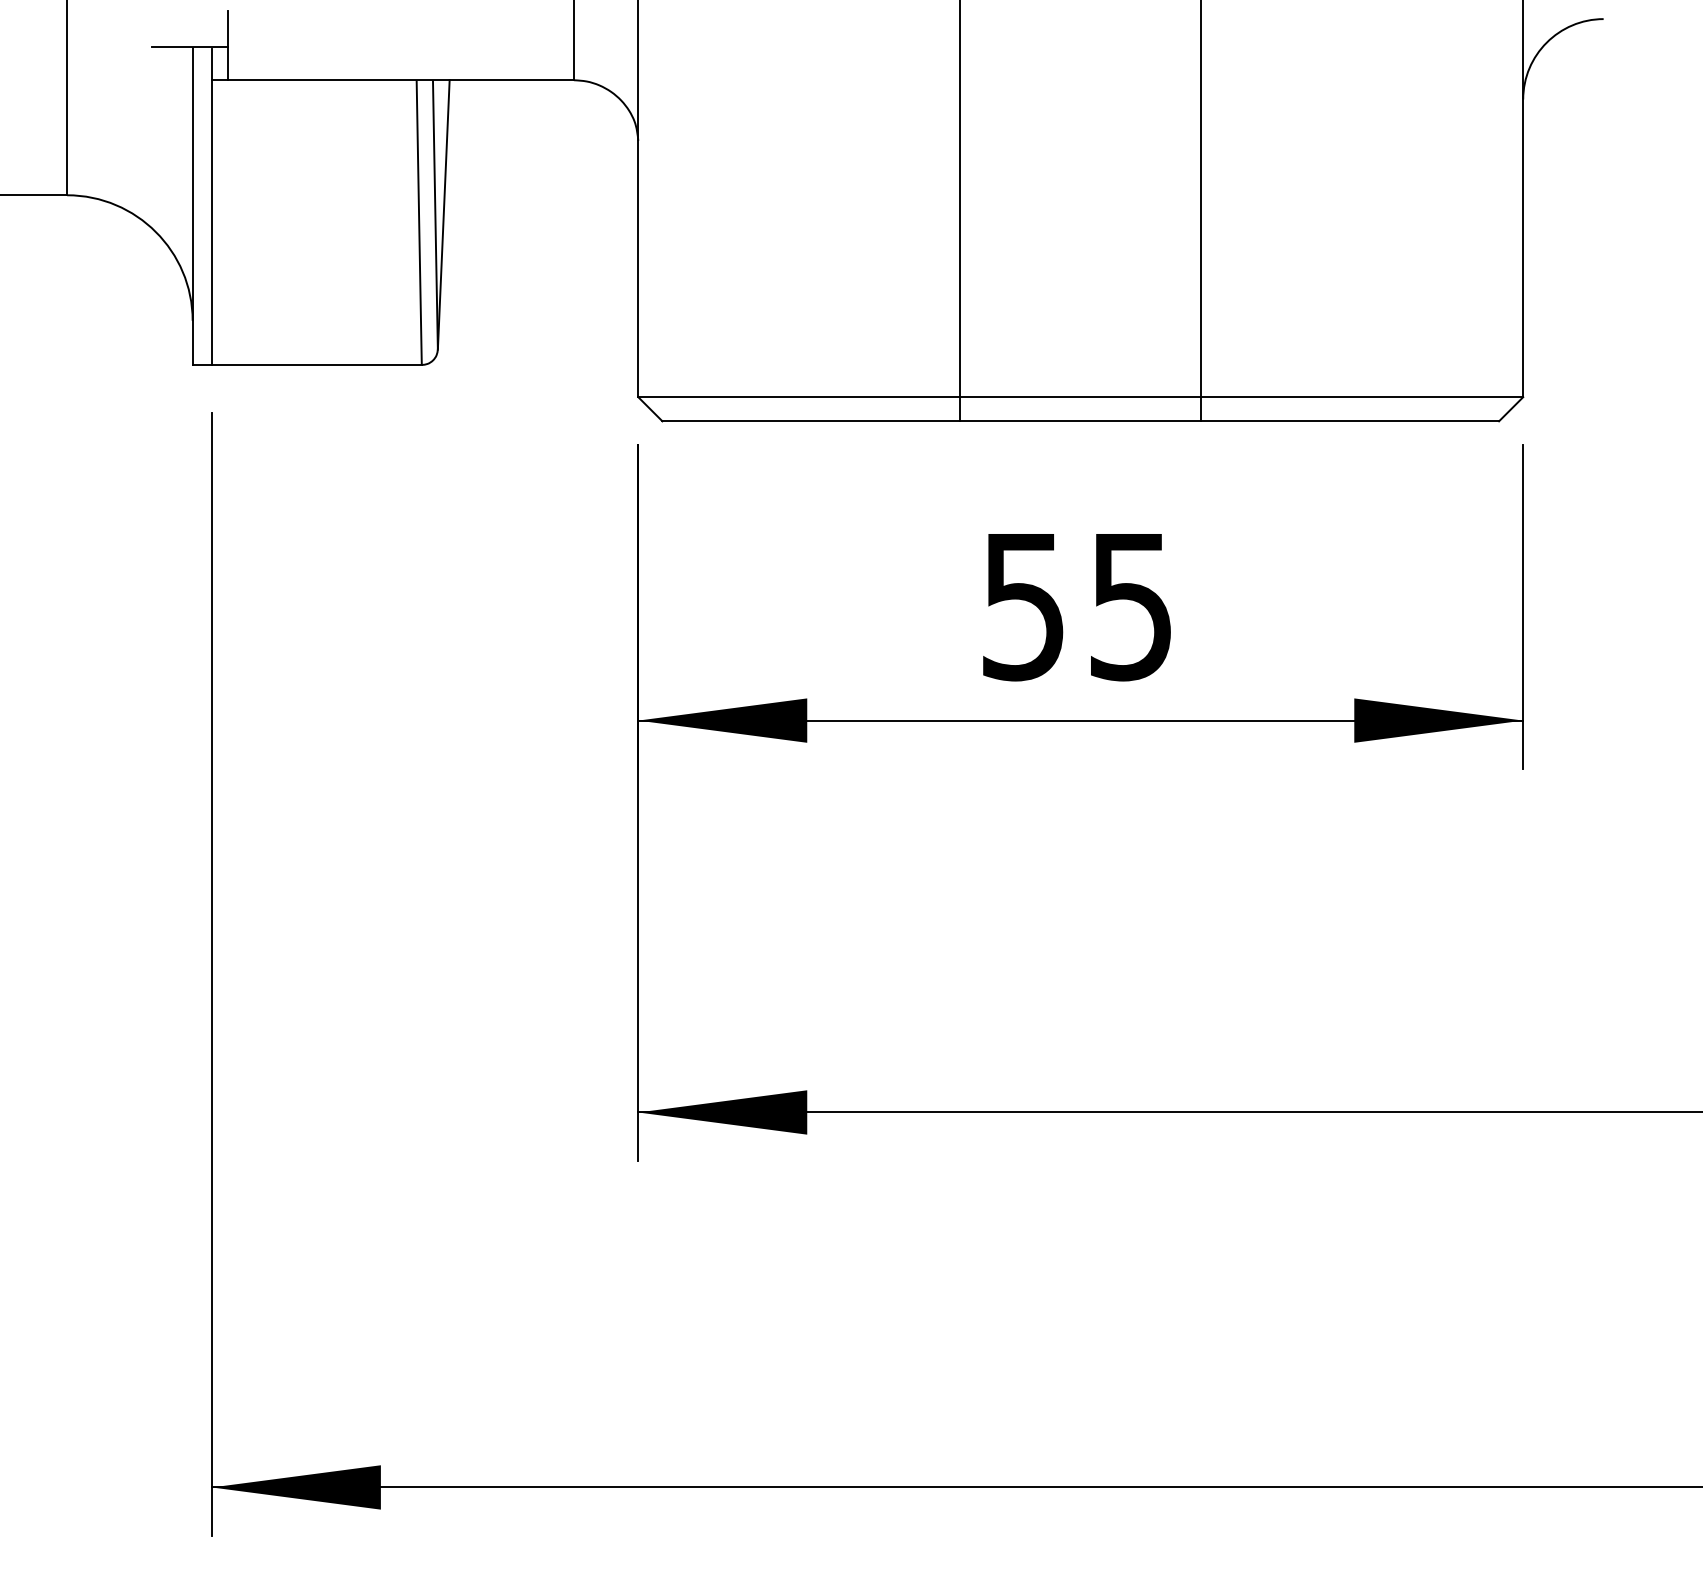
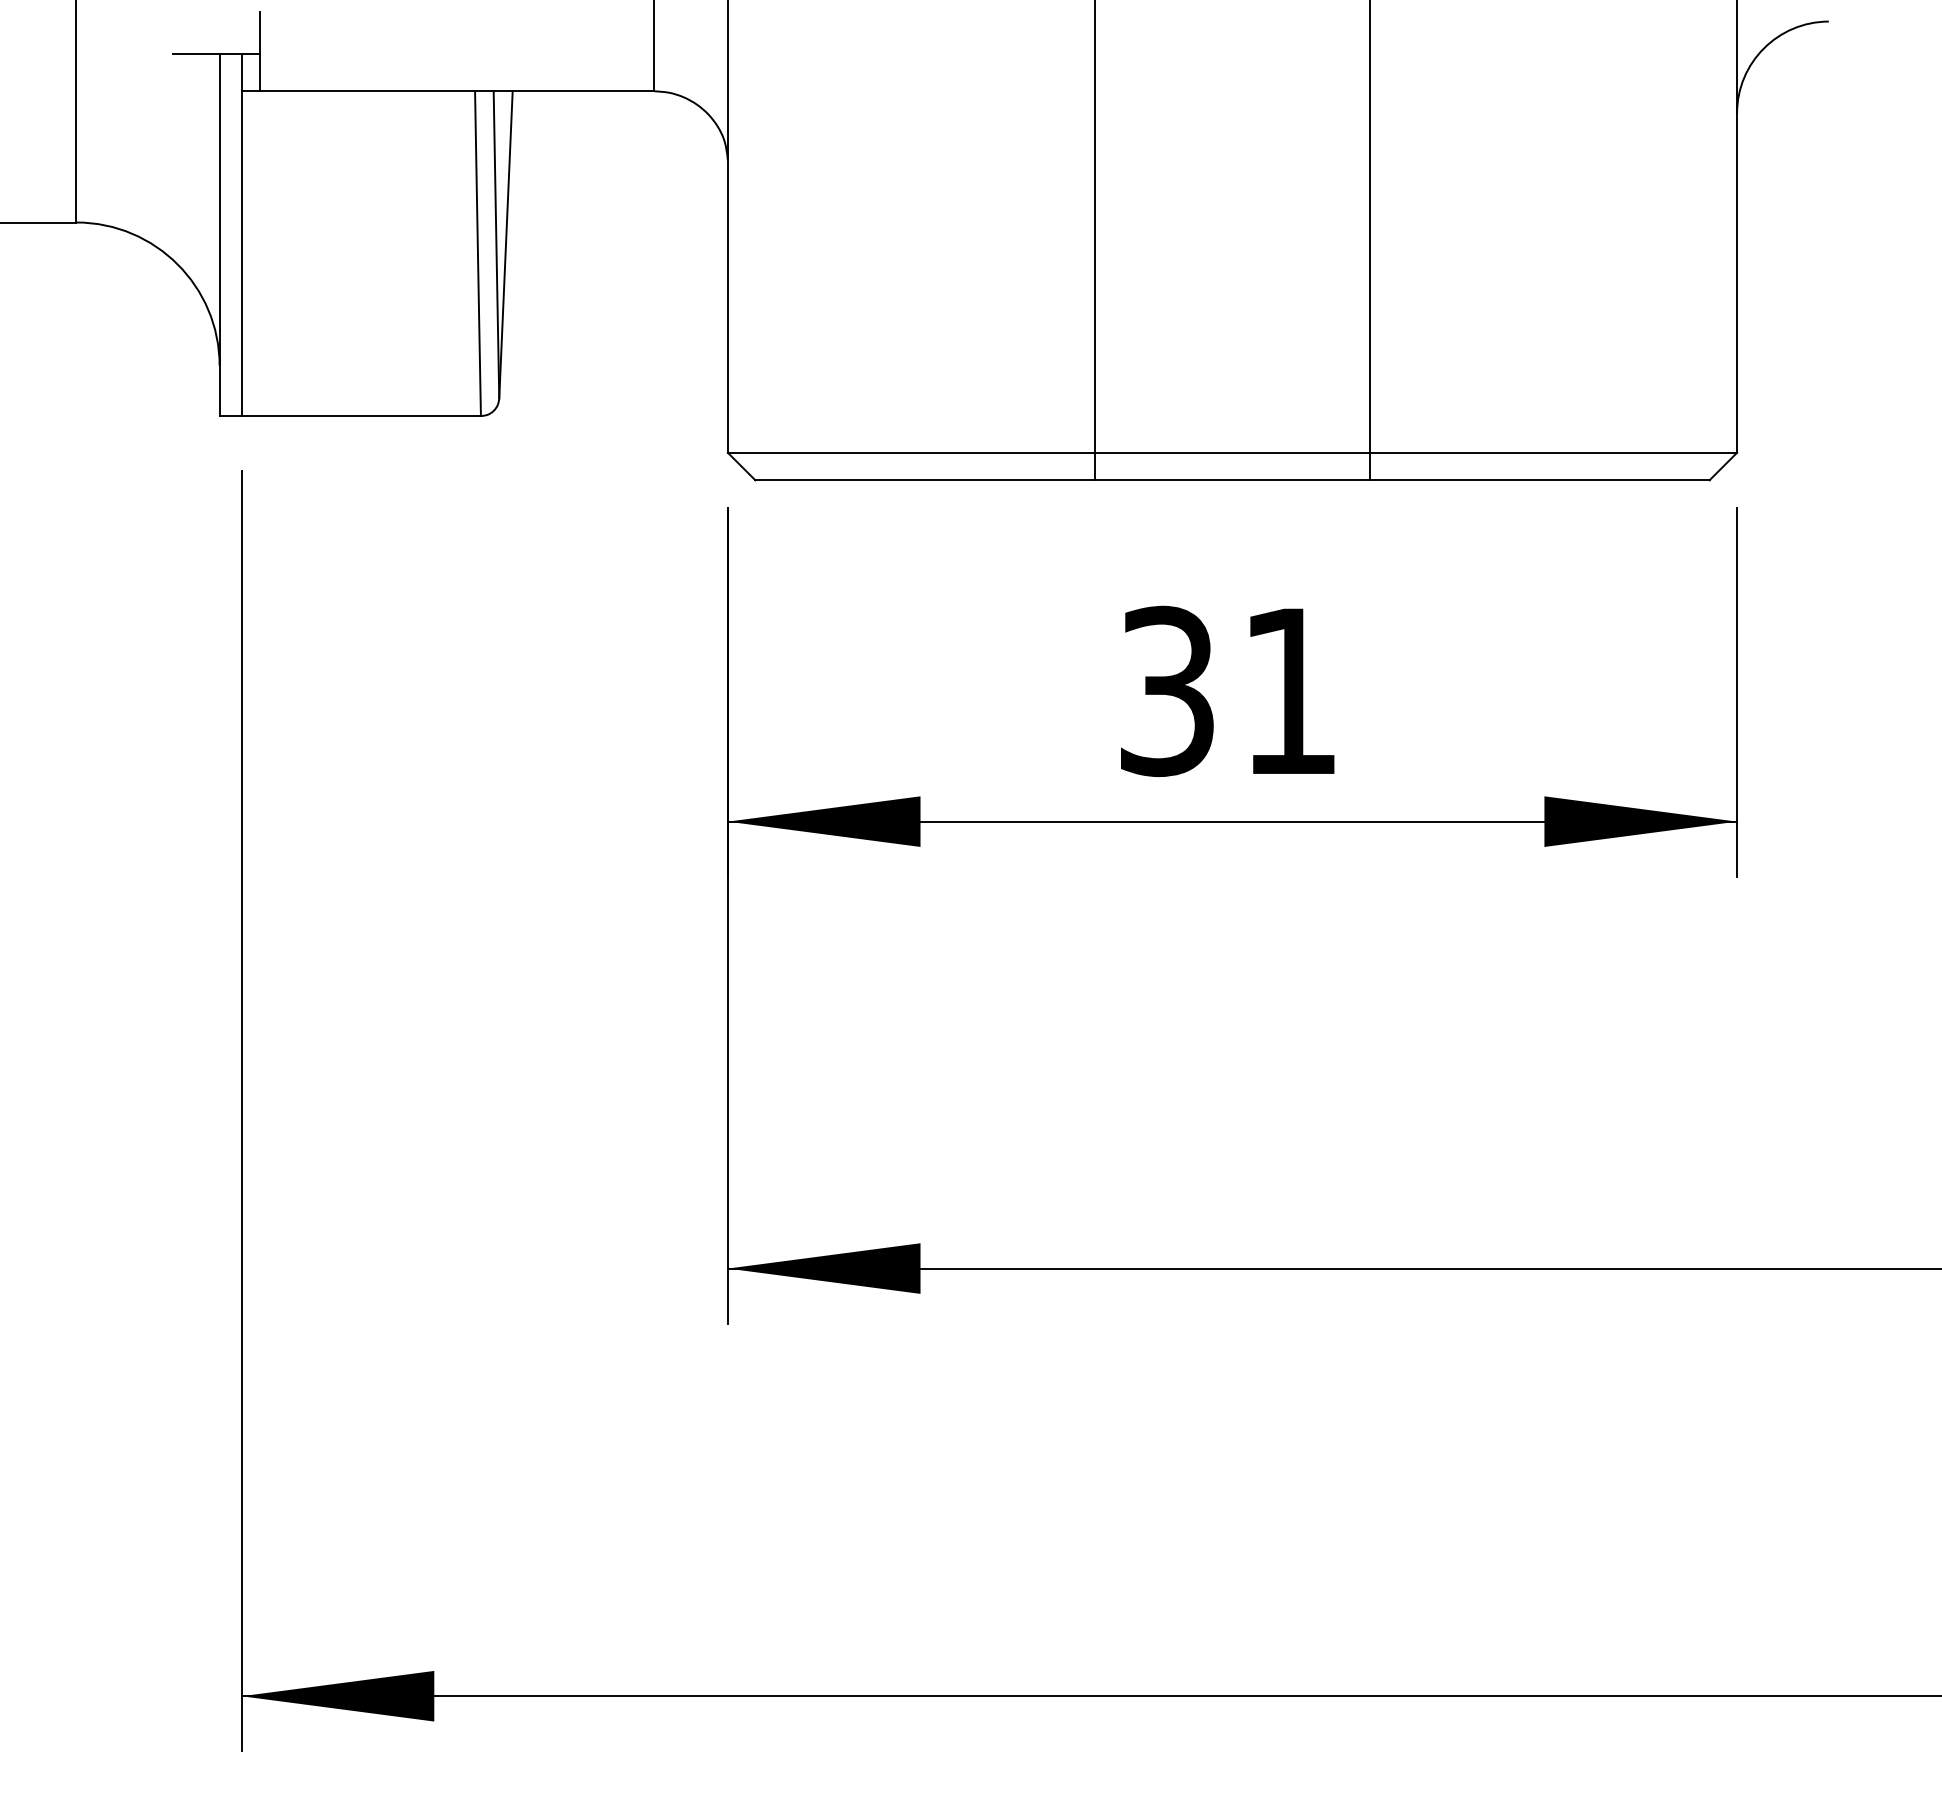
text: (1076, 606) -> (1227, 691), 55 -> 31

